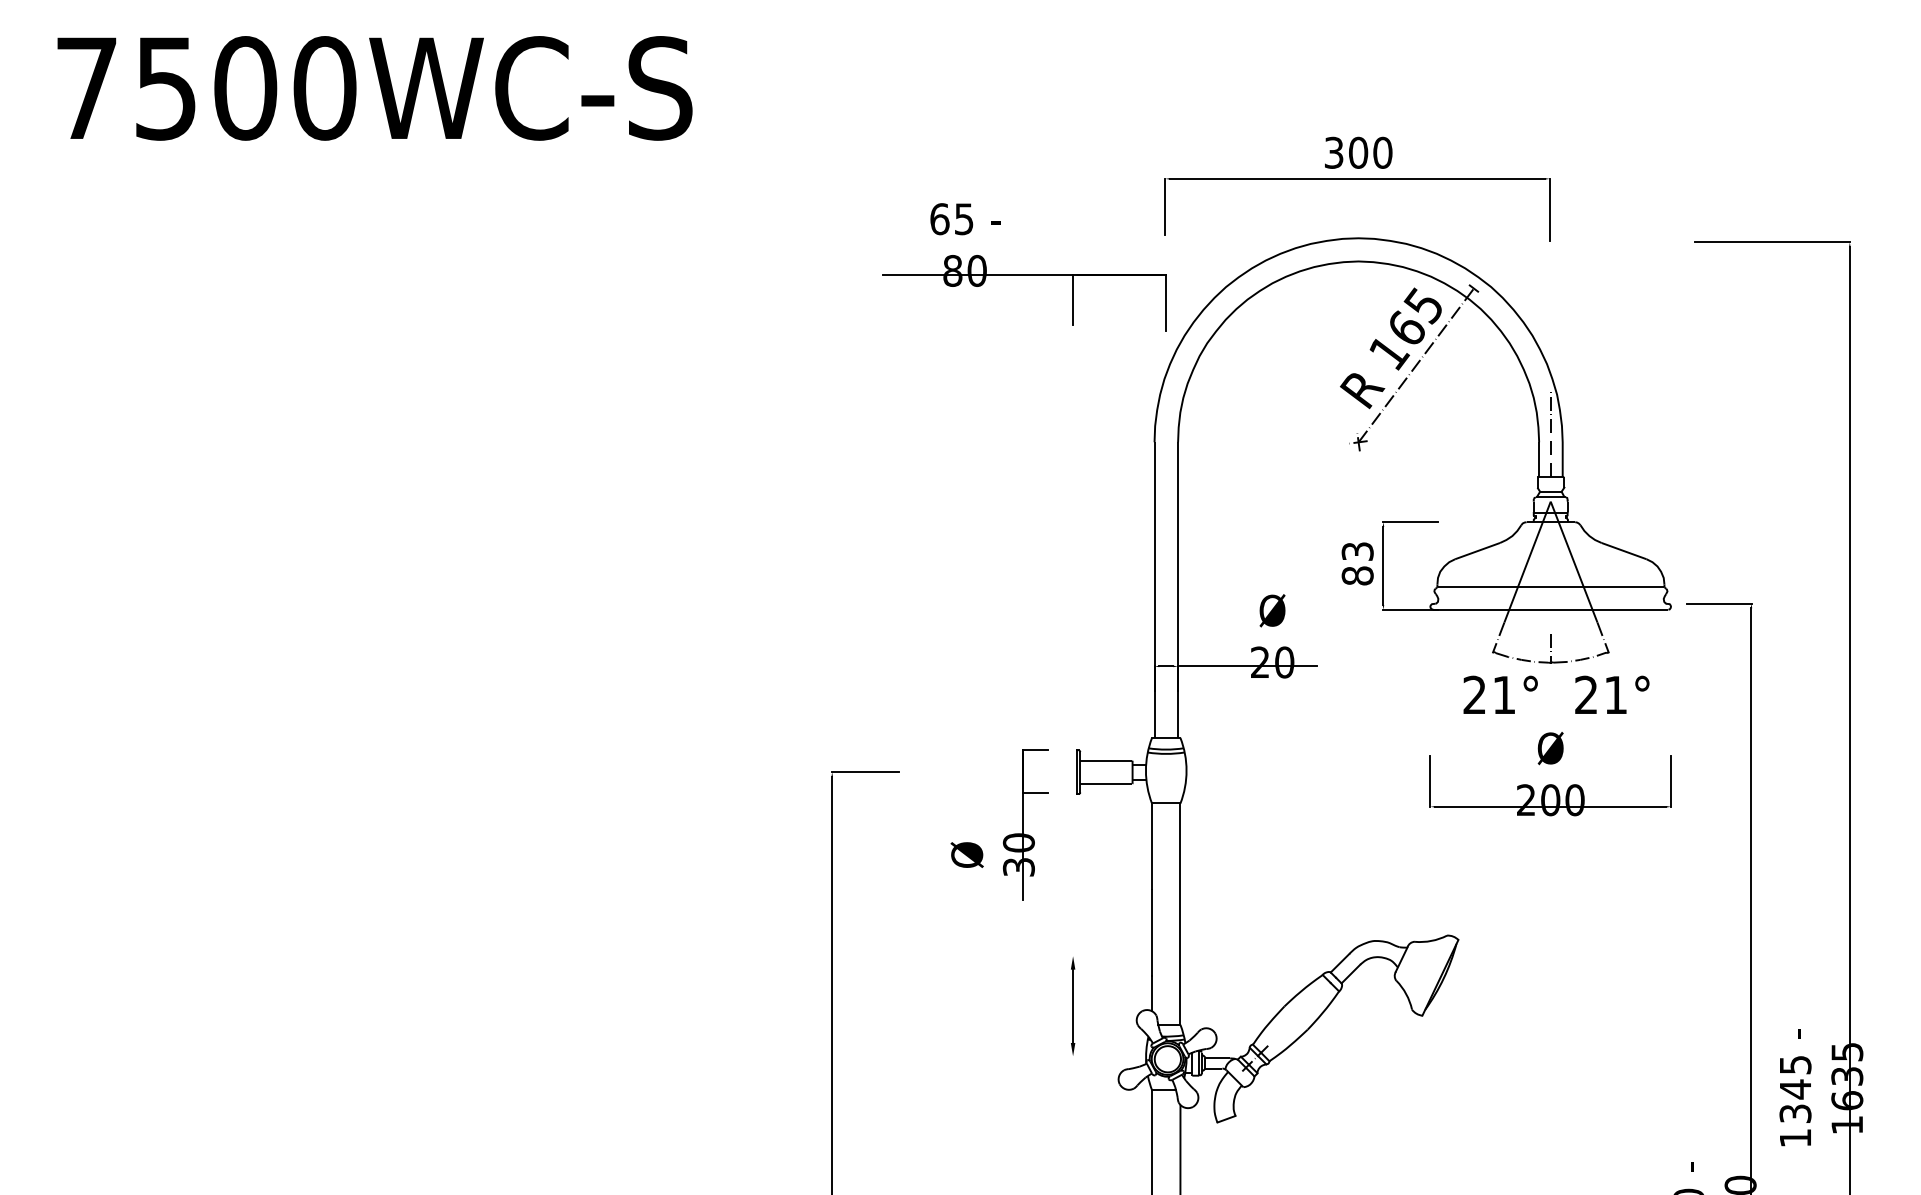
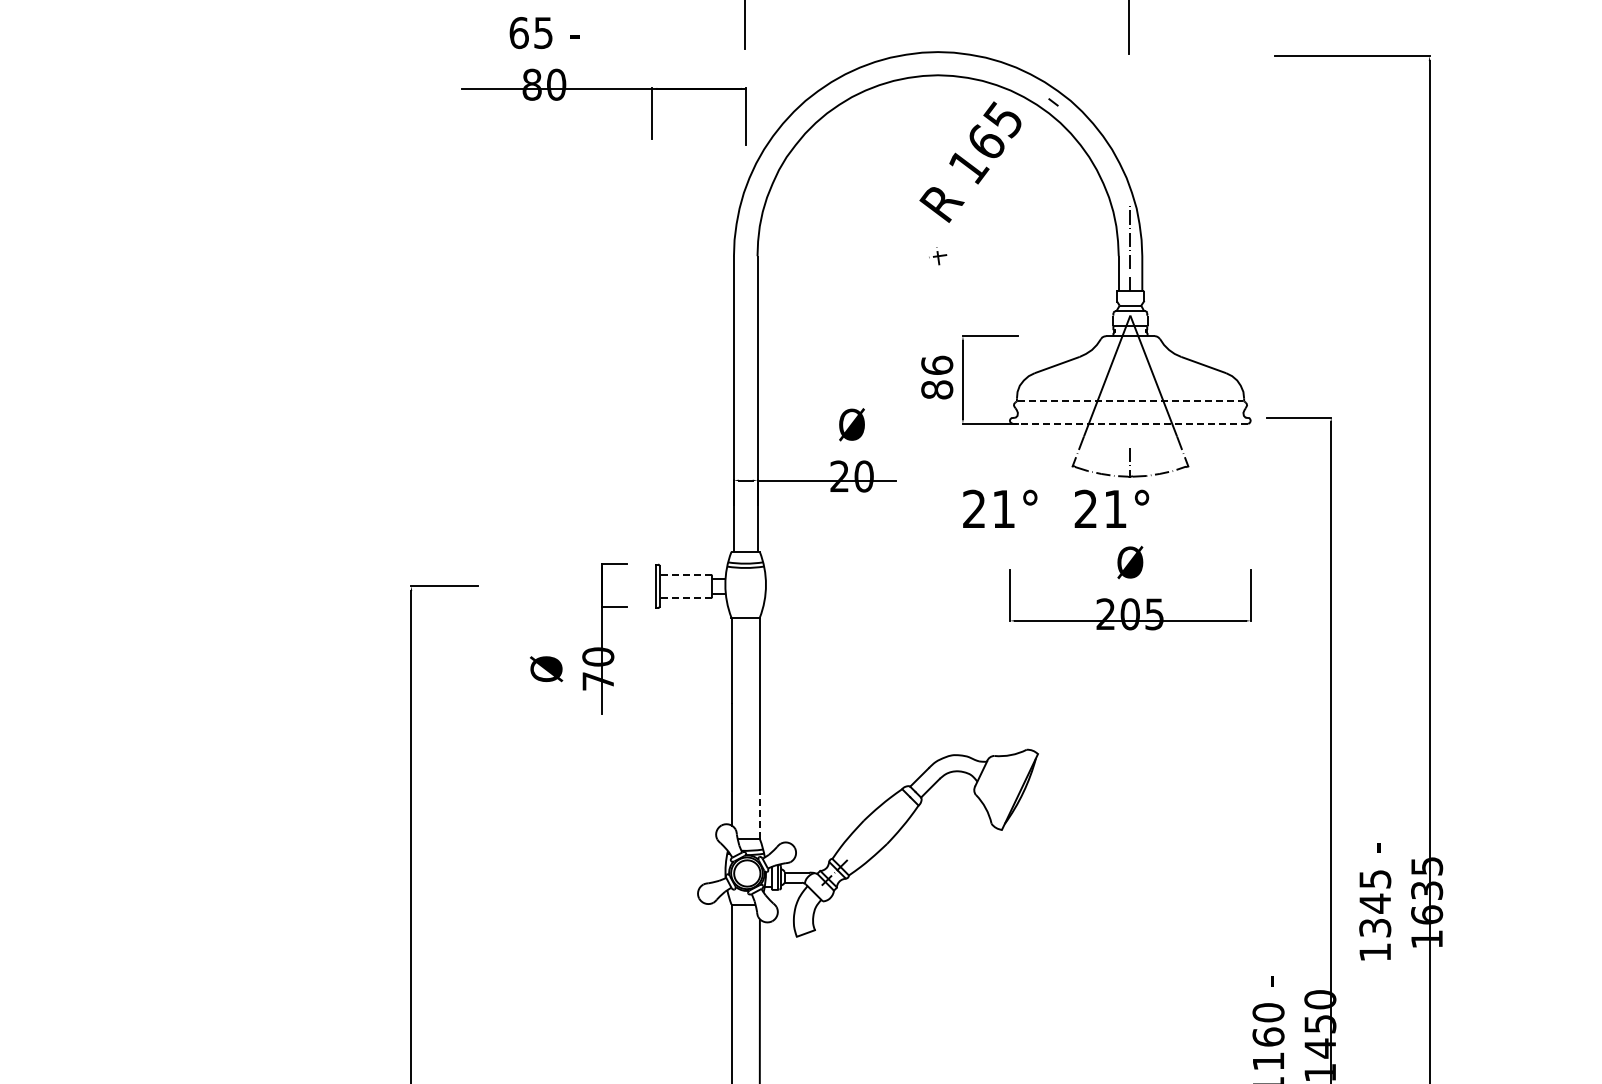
line: (1415, 365) -> (995, 179), removed
text: (1357, 550) -> (937, 364), 83 -> 86
line: (1551, 587) -> (1131, 401), solid -> dashed
line: (1550, 609) -> (1130, 423), solid -> dashed
text: (1556, 694) -> (1056, 508), moved
line: (1106, 760) -> (685, 574), solid -> dashed
line: (1106, 783) -> (685, 597), solid -> dashed
text: (1574, 800) -> (1154, 614), 200 -> 205
text: (1018, 867) -> (597, 681), 30 -> 70
line: (1180, 999) -> (759, 813), solid -> dashed
part: (1073, 1006) -> (652, 820), removed

